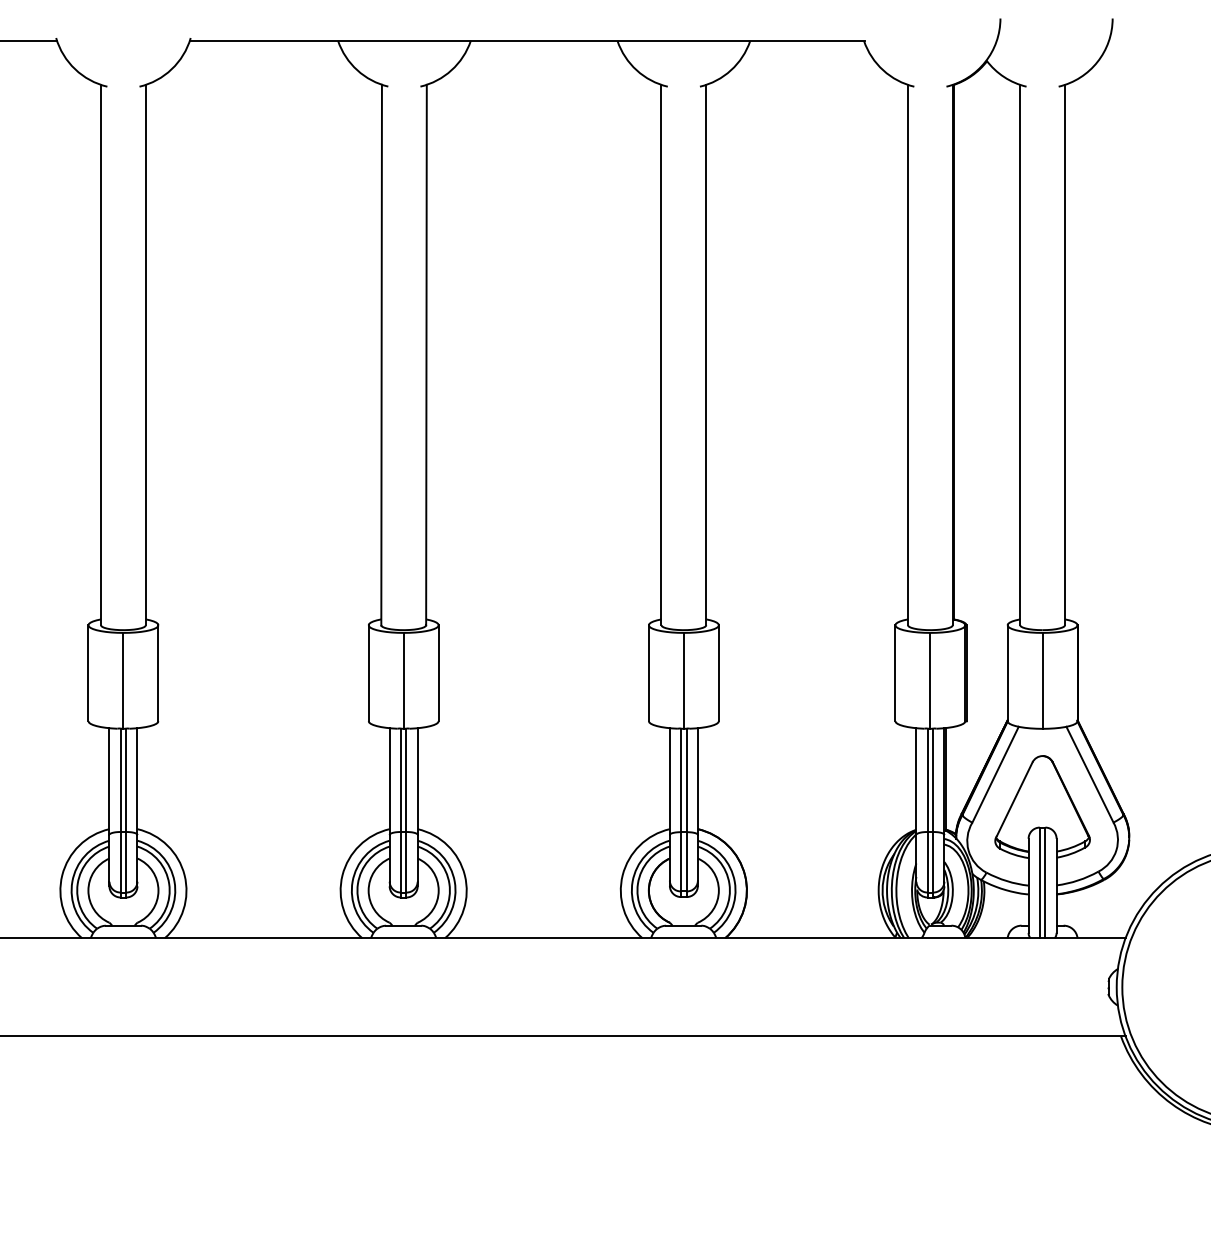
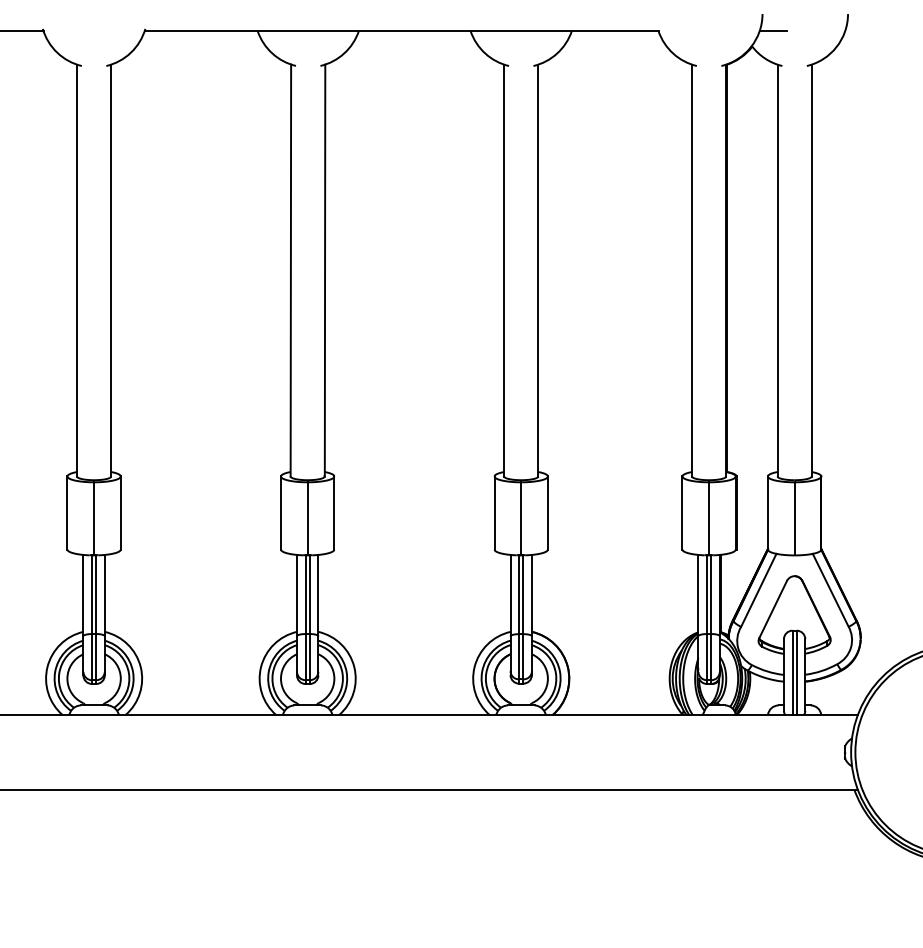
line: (1013, 41) -> (772, 31), added

